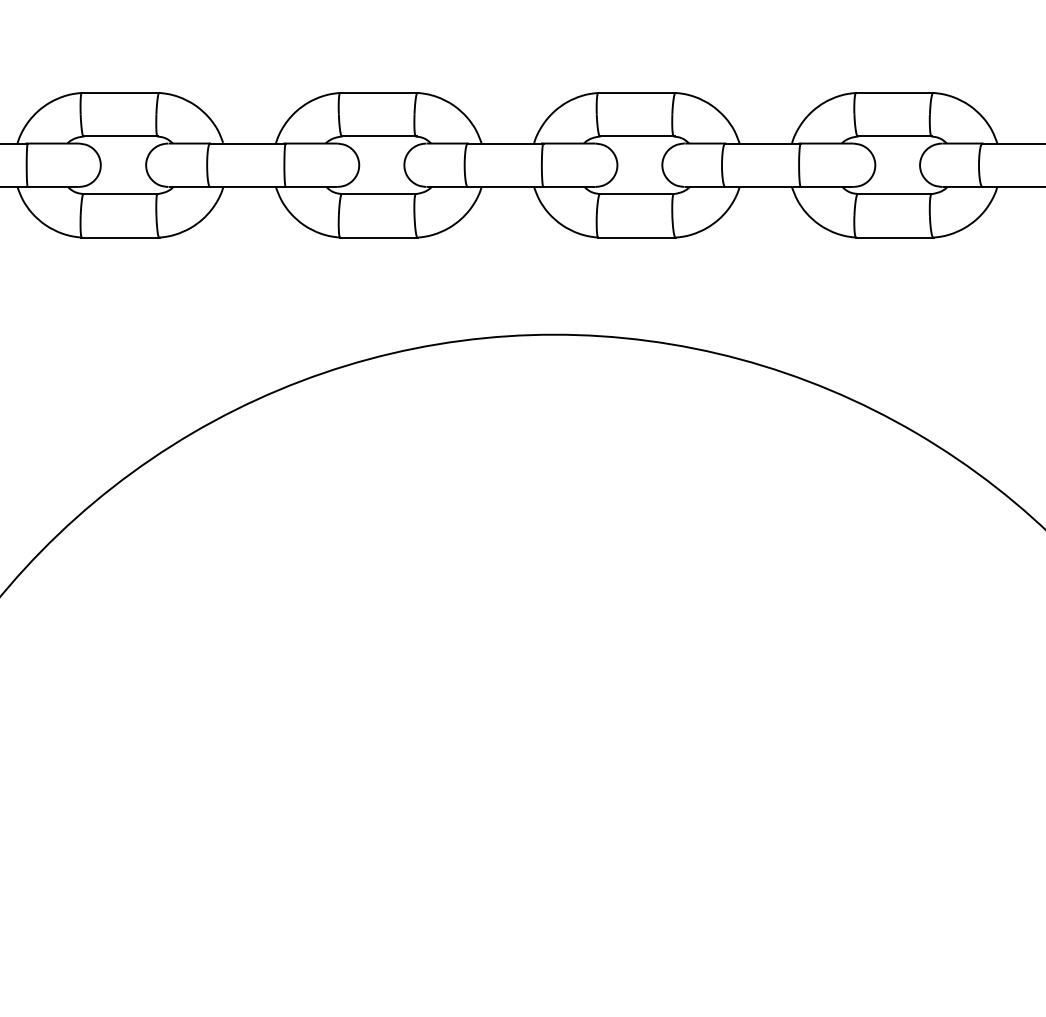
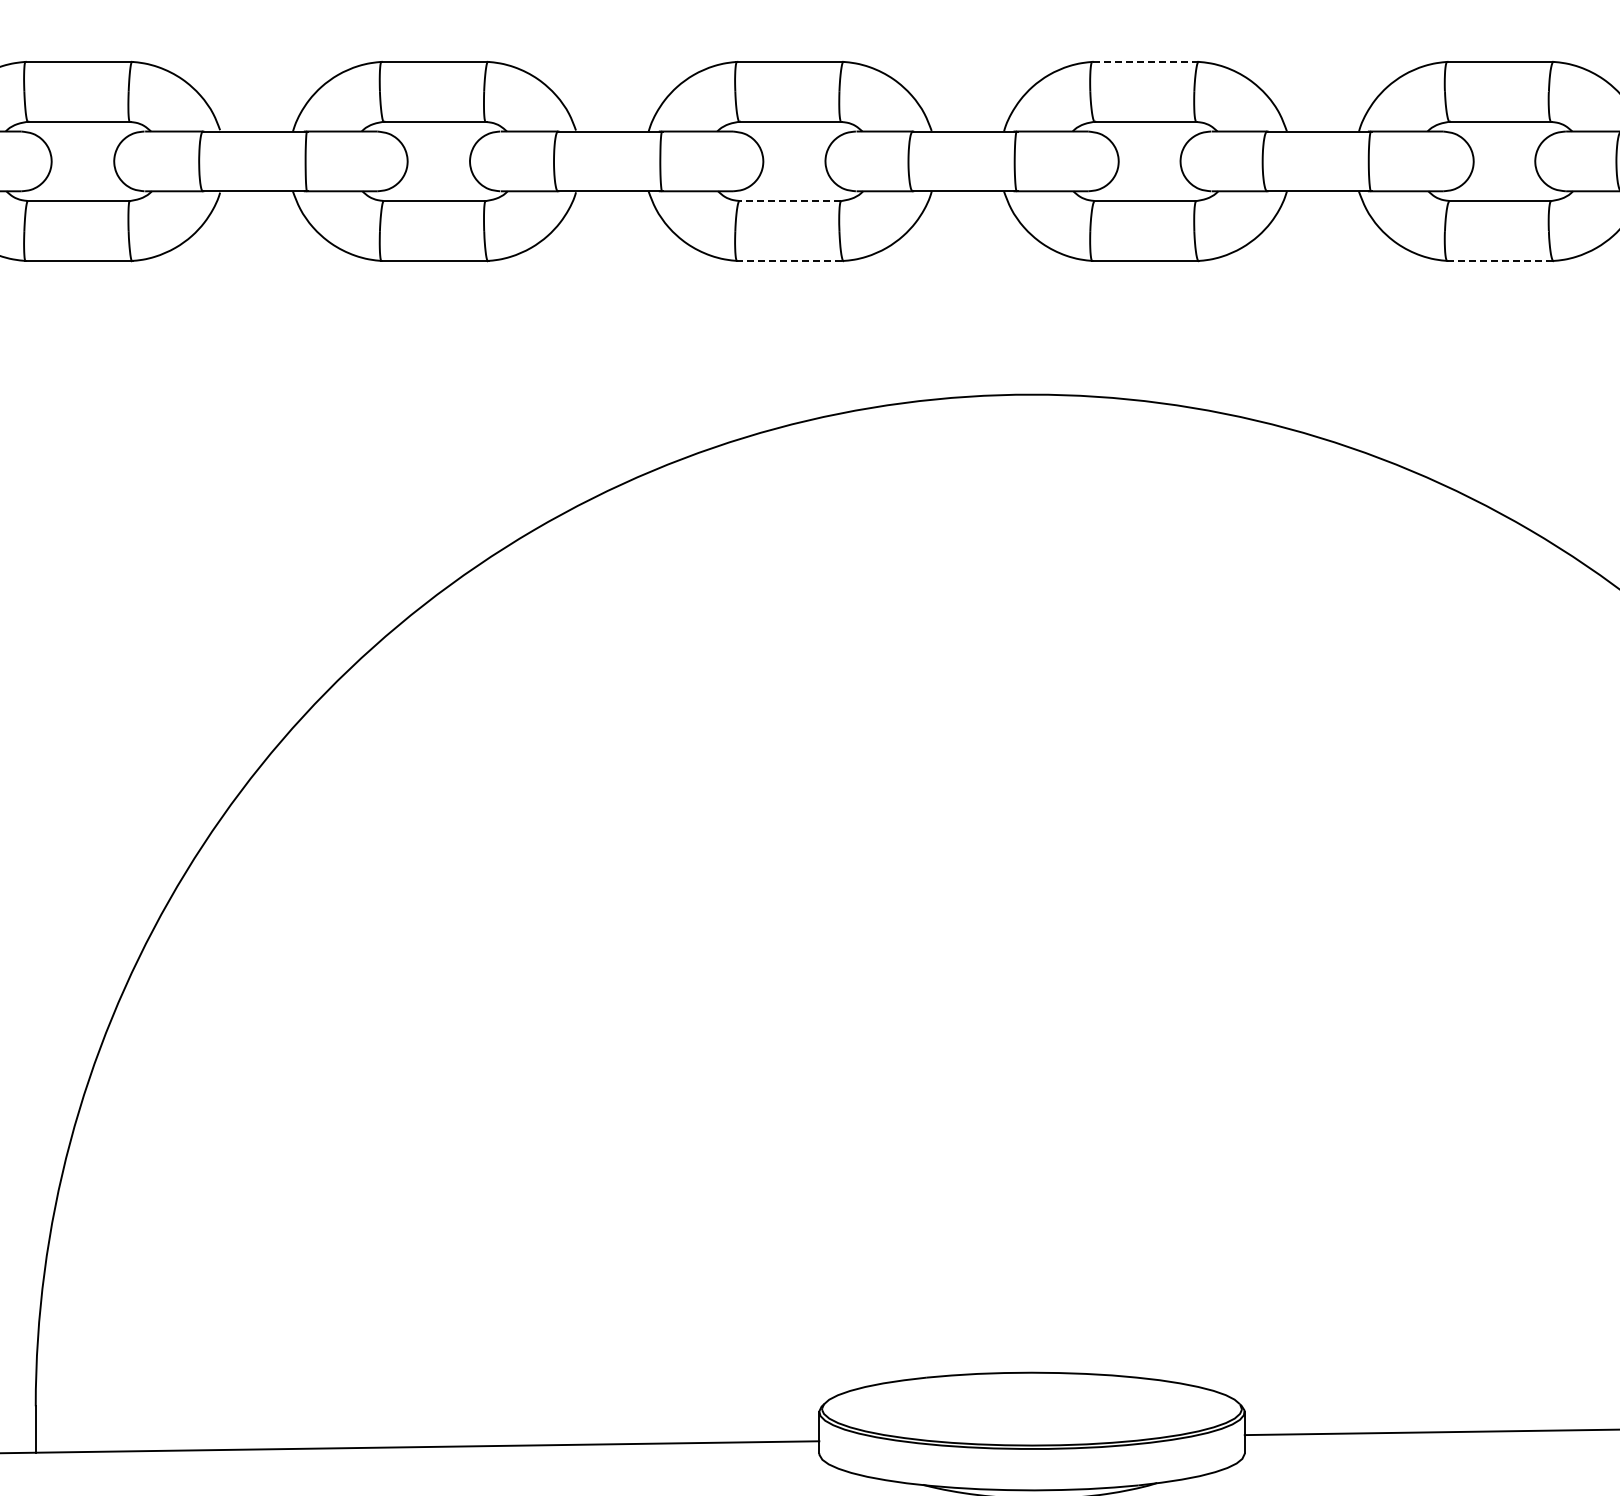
line: (636, 92) -> (1145, 61), solid -> dashed
line: (378, 194) -> (789, 201), solid -> dashed
line: (378, 237) -> (790, 260), solid -> dashed
line: (894, 237) -> (1500, 260), solid -> dashed

